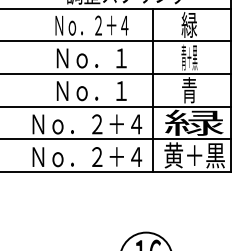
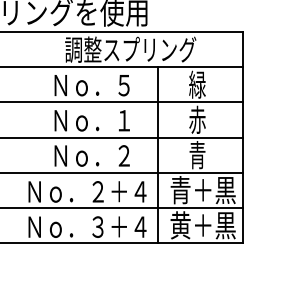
text: (91, 25) -> (92, 85), Ｎｏ．２＋４ -> Ｎｏ．５
text: (189, 57) -> (197, 119), 青＋黒 -> 赤
text: (120, 89) -> (123, 154), Ｎｏ．１ -> Ｎｏ．２
text: (194, 123) -> (202, 190), 緑 -> 青＋黒
text: (96, 157) -> (97, 227), Ｎｏ．２＋４ -> Ｎｏ．３＋４

